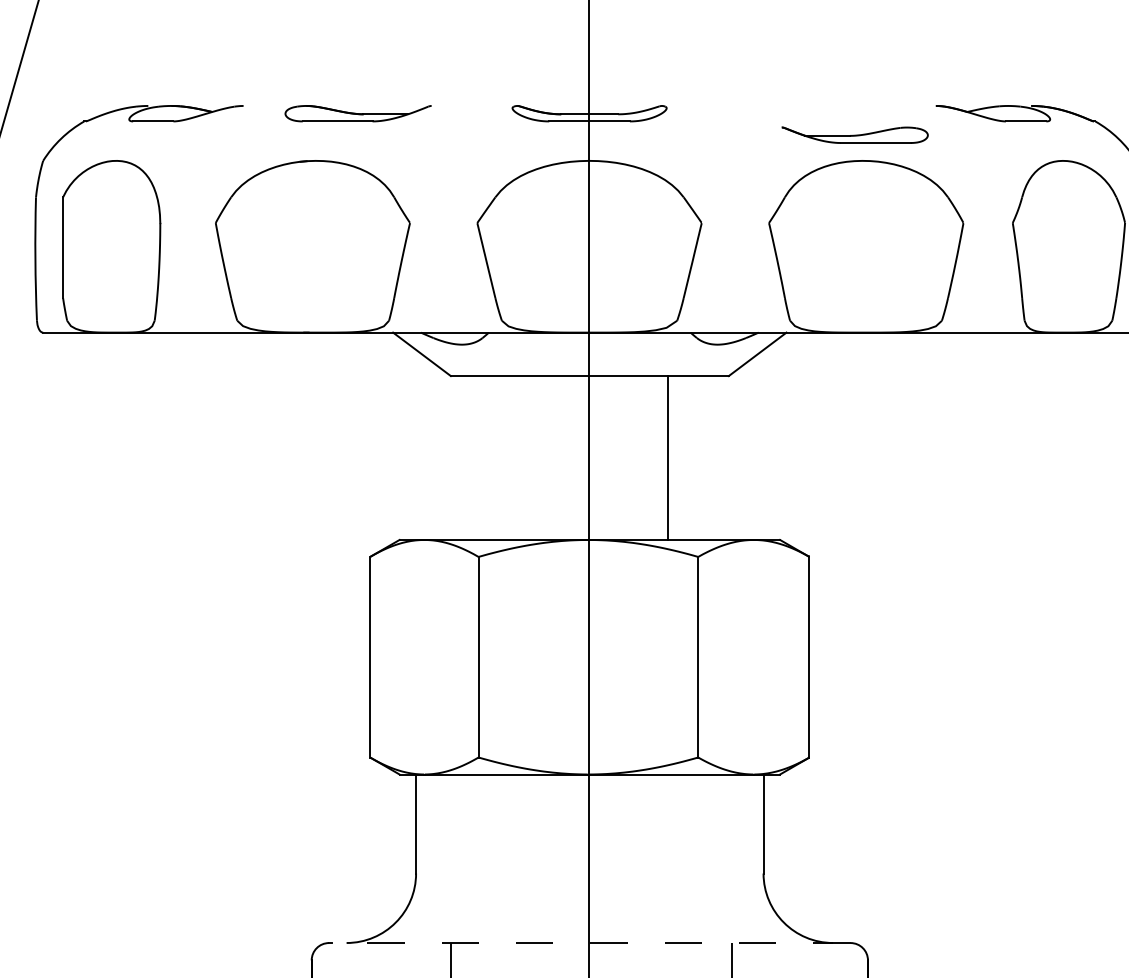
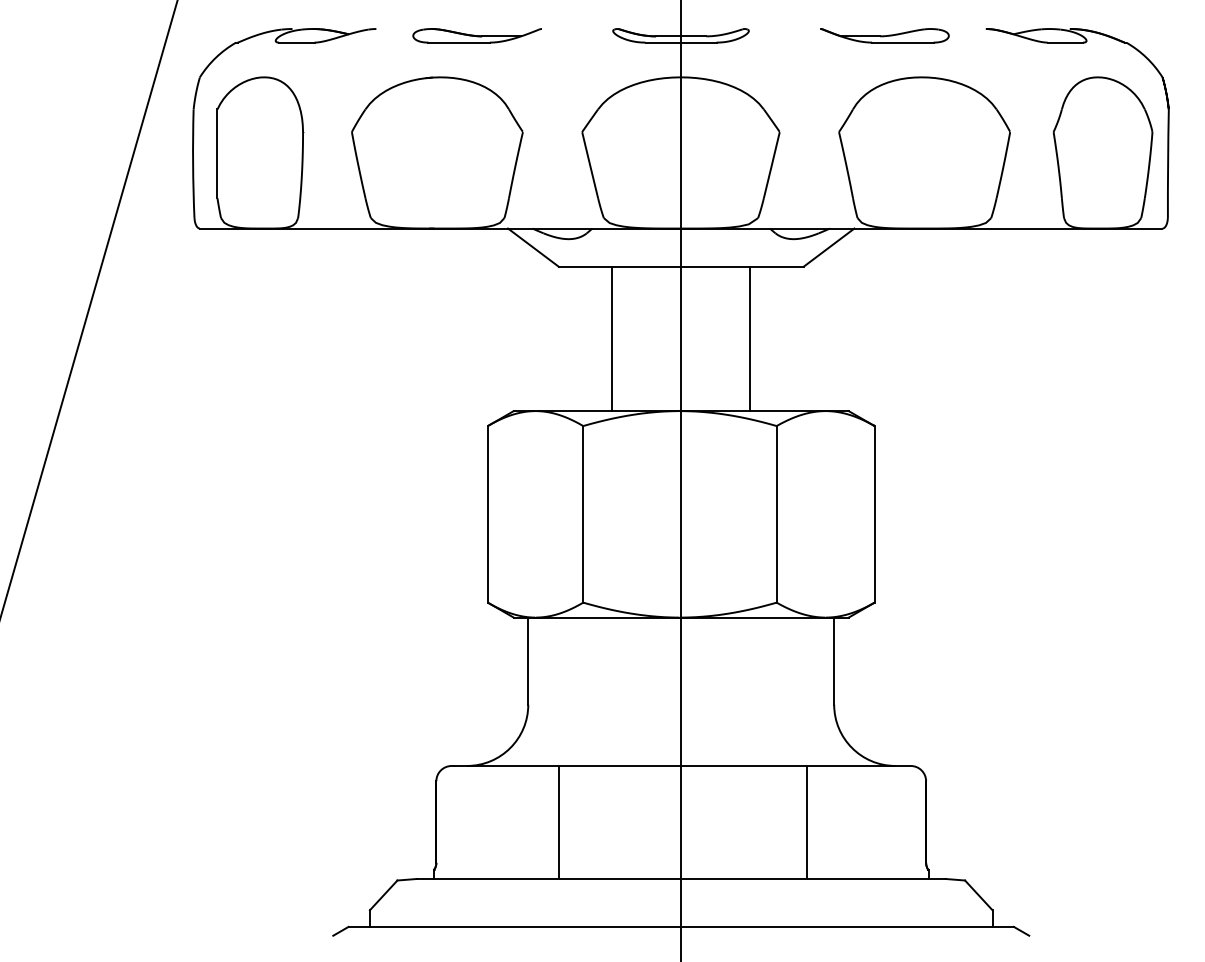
part: (854, 134) -> (884, 35), moved
line: (511, 457) -> (612, 338), added
line: (591, 942) -> (682, 765), dashed -> solid

